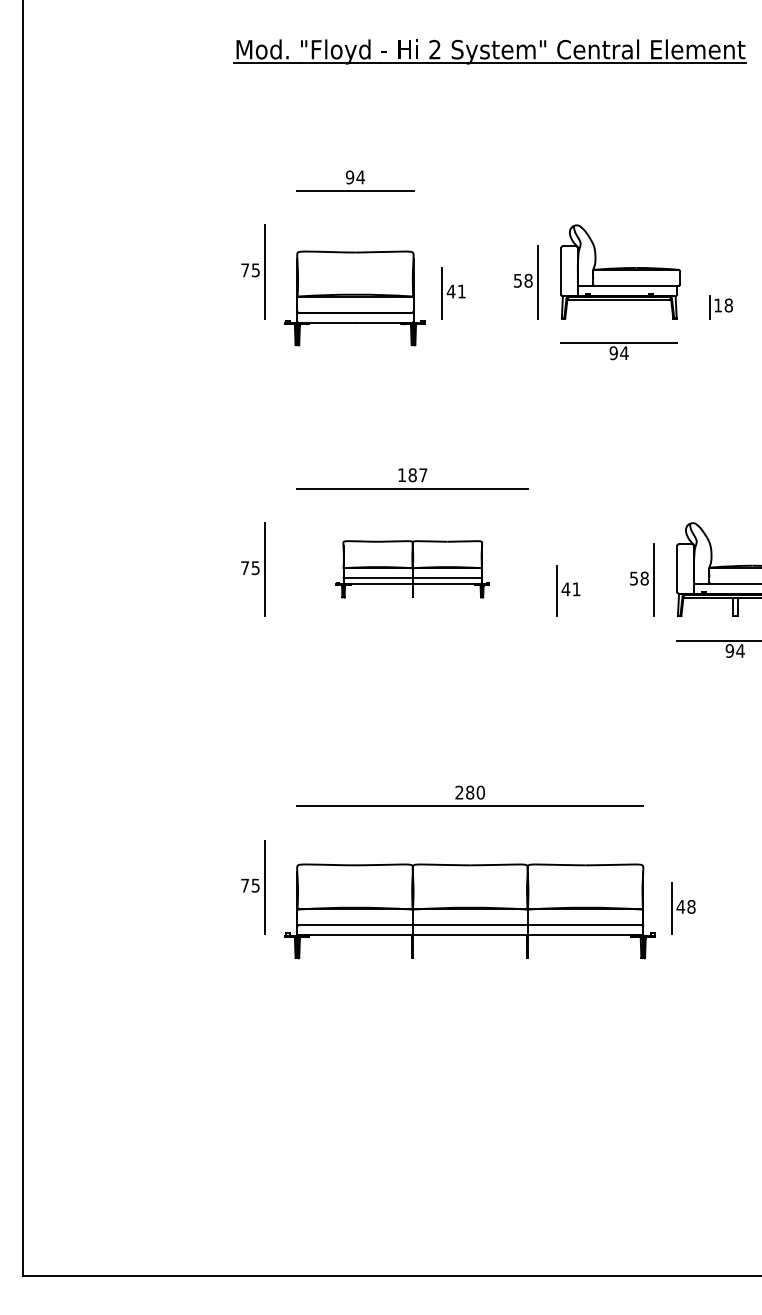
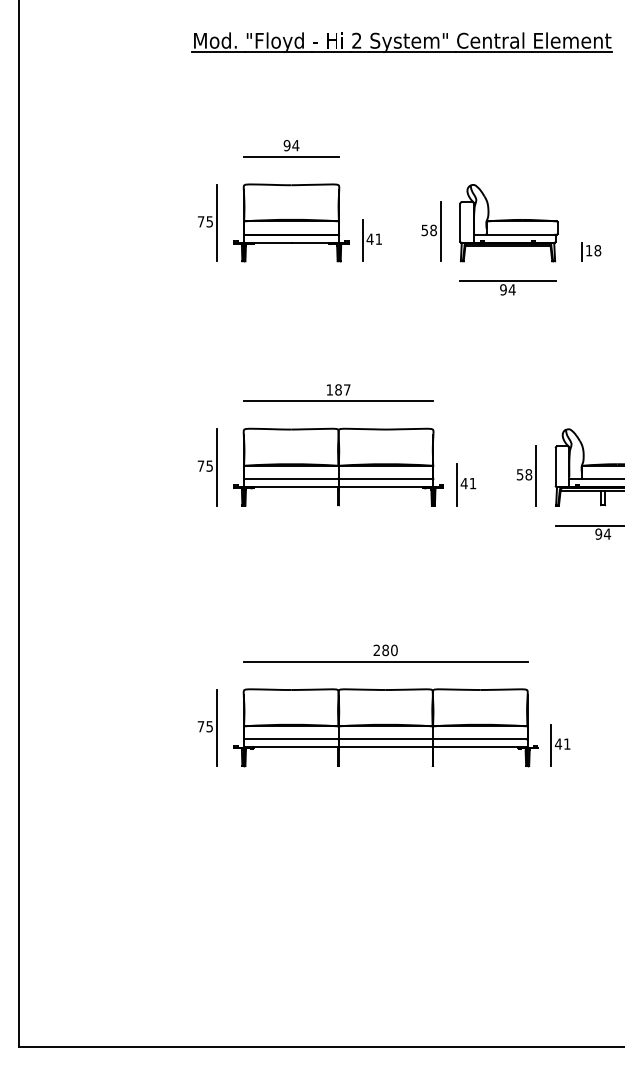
part: (355, 297) -> (291, 222), moved
part: (412, 568) -> (338, 466), size x1.67
text: (690, 906) -> (566, 743), 48 -> 41
part: (469, 911) -> (385, 727), moved

